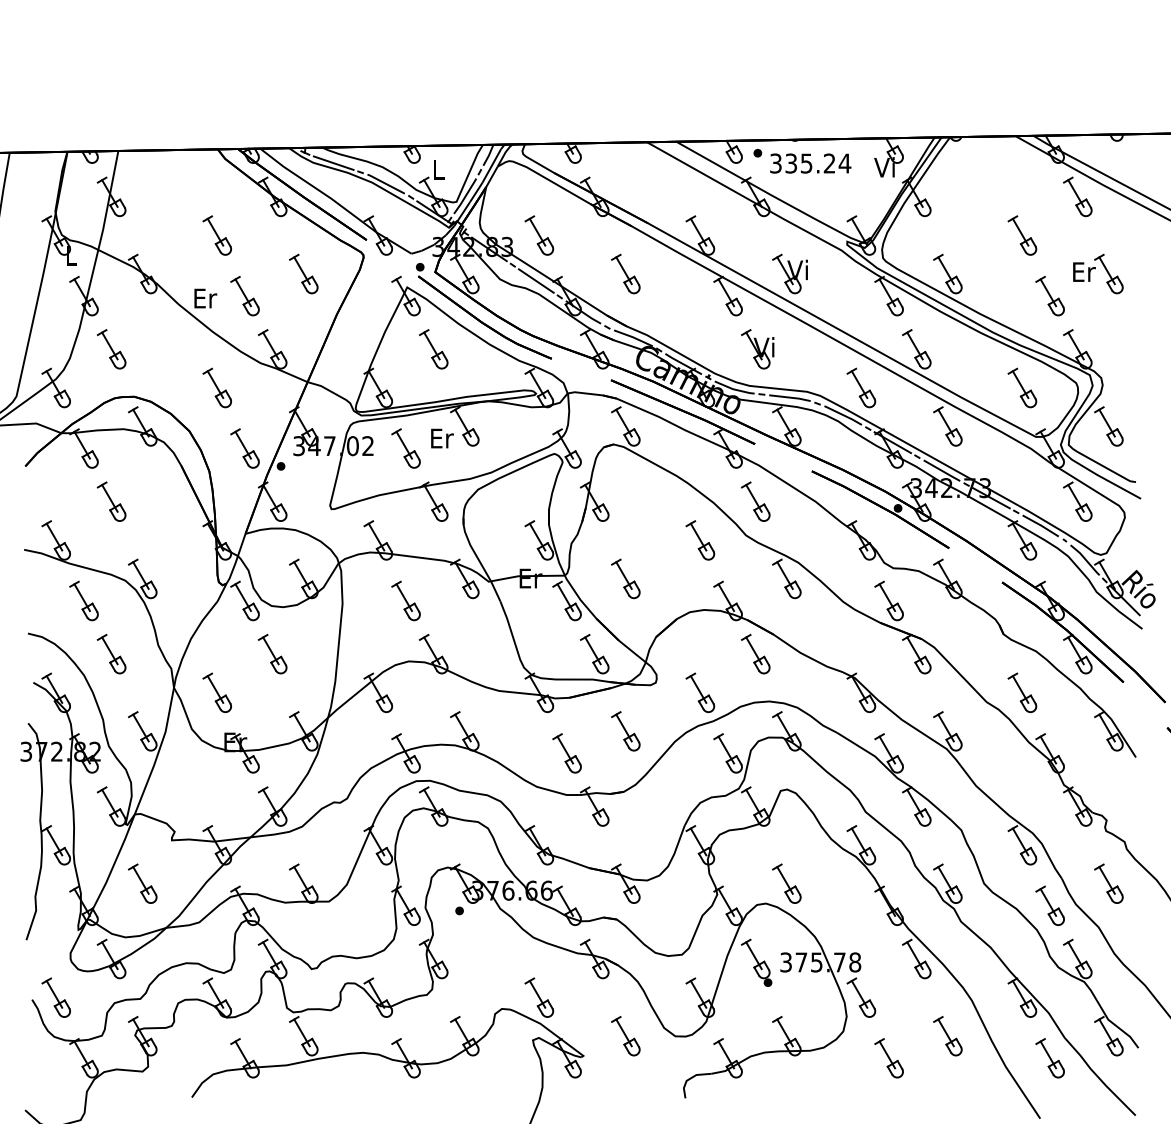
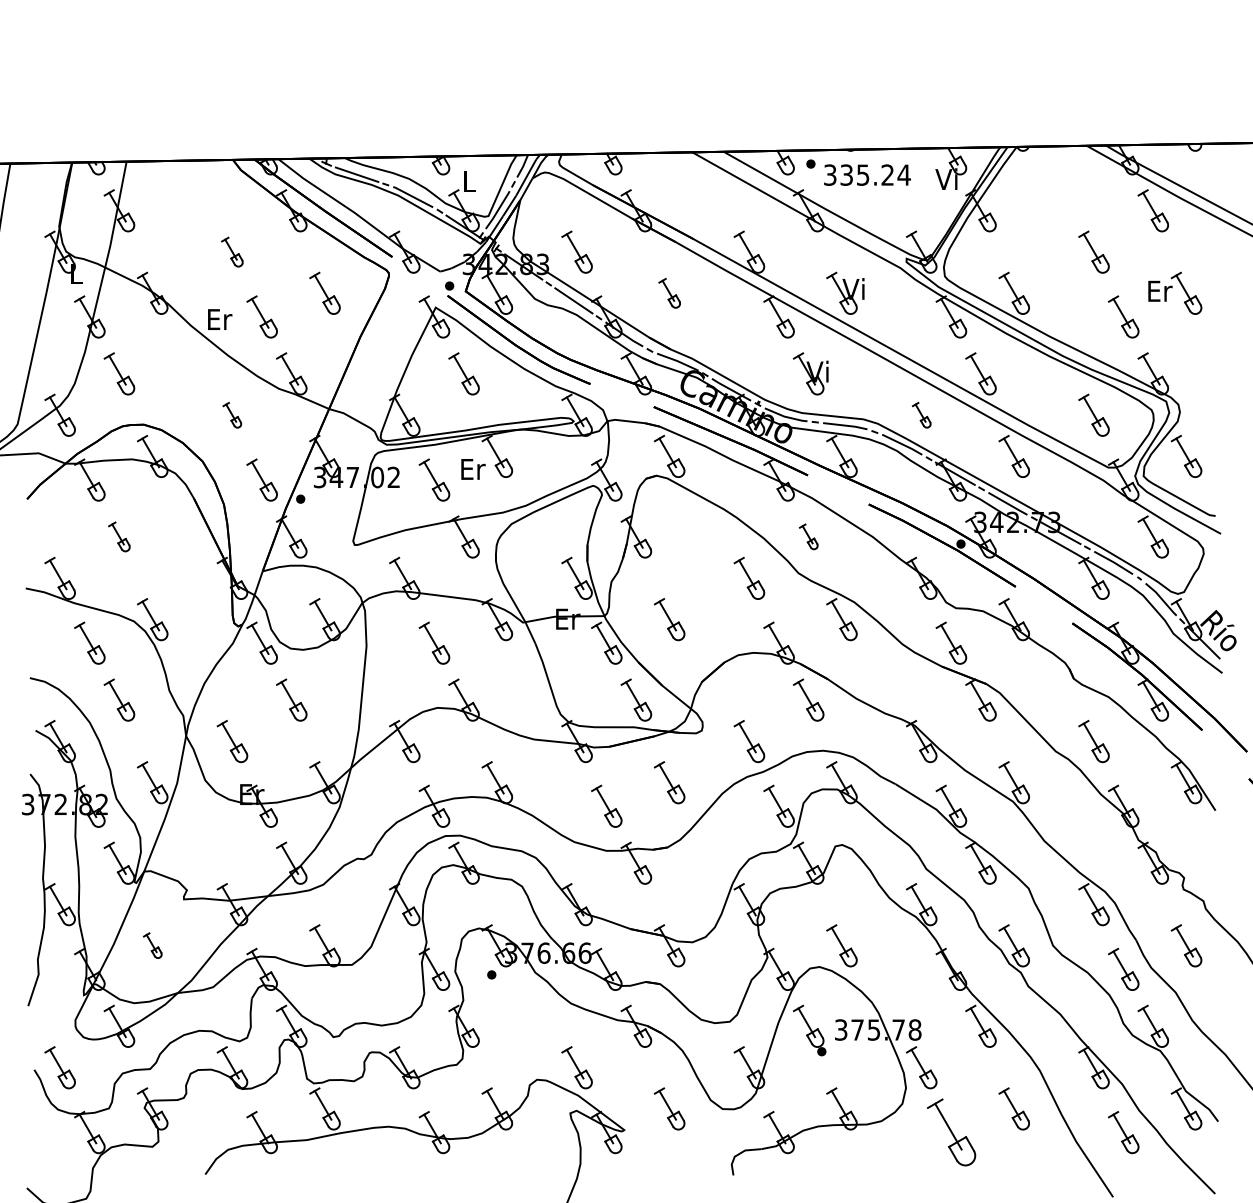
part: (216, 235) -> (231, 252), size x0.7
part: (625, 273) -> (669, 292), size x0.7
part: (216, 387) -> (231, 414), size x0.6
part: (861, 387) -> (921, 414), size x0.6
part: (111, 501) -> (119, 536), size x0.7
part: (755, 501) -> (808, 536), size x0.6
part: (142, 883) -> (152, 945), size x0.6
part: (888, 1058) -> (950, 1132), size x1.6

